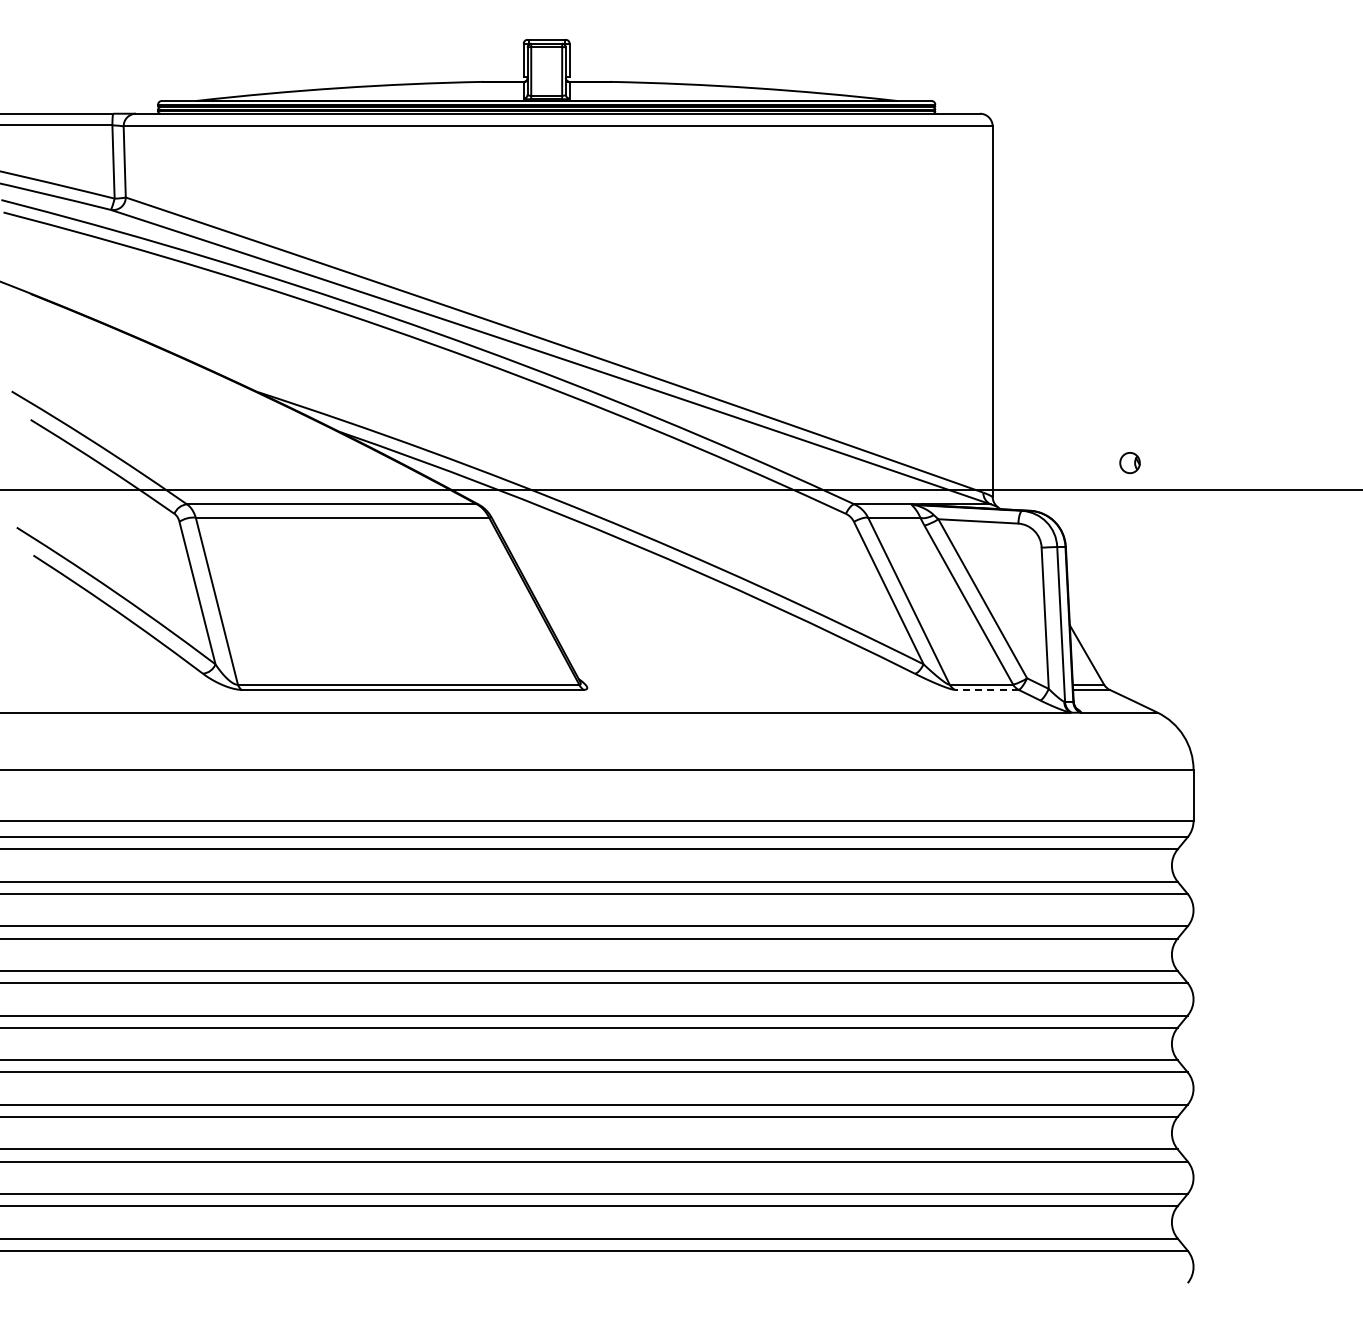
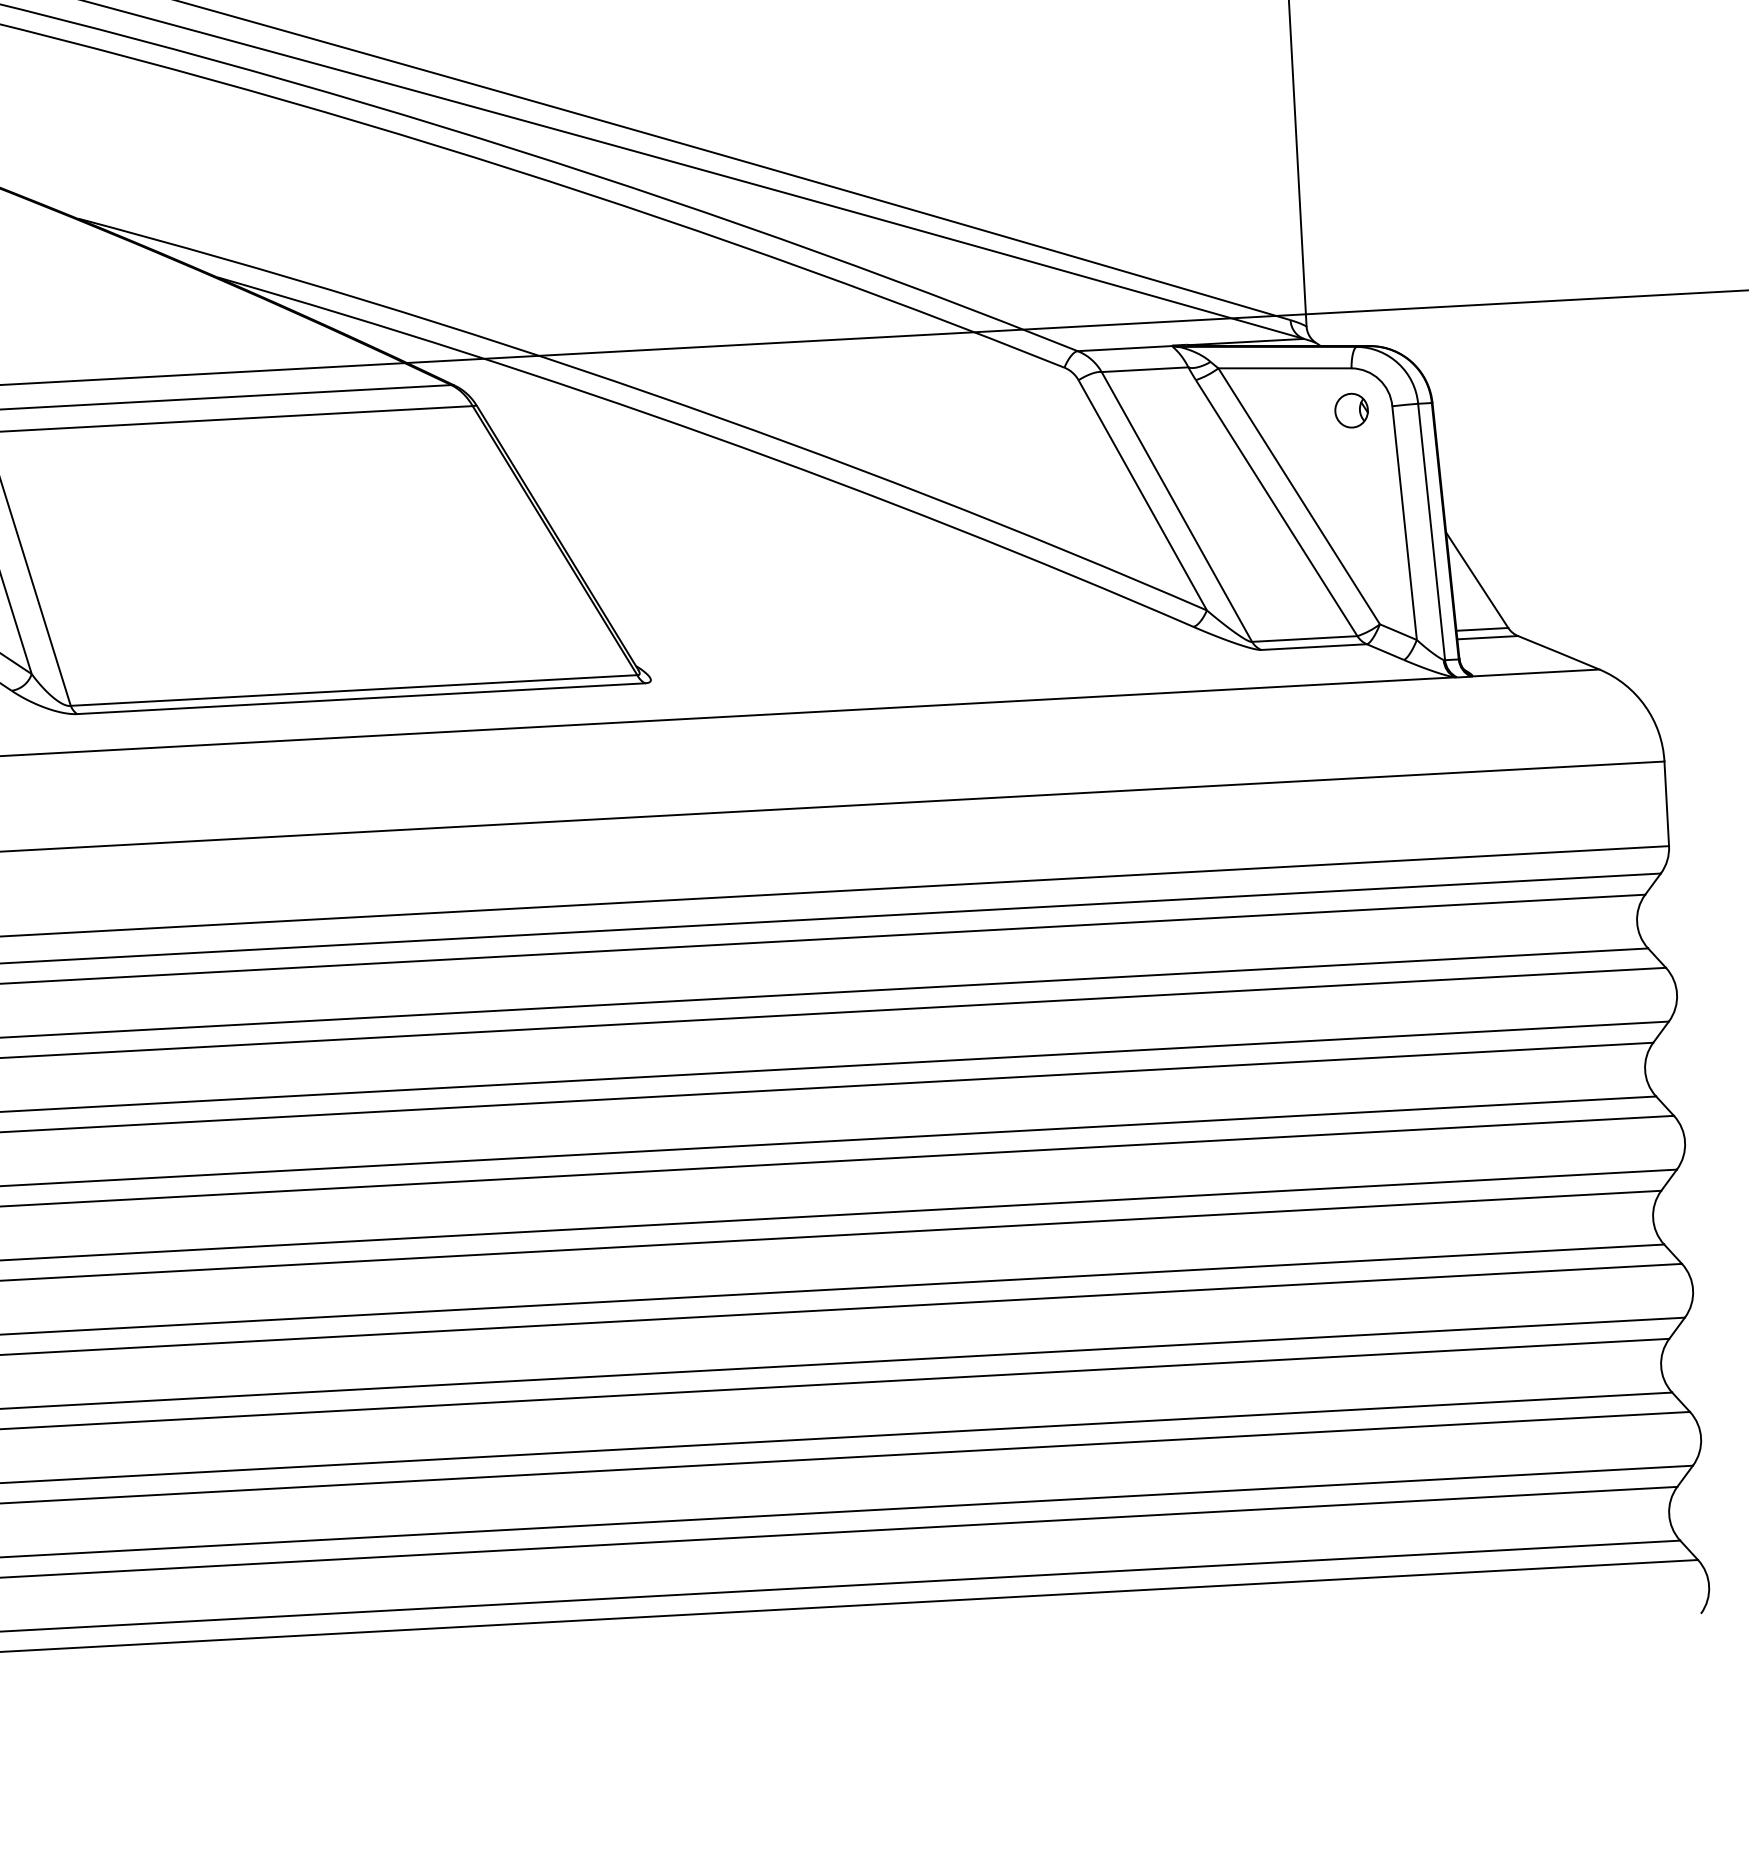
part: (1129, 463) -> (1350, 411), moved
line: (986, 689) -> (1313, 646), dashed -> solid

